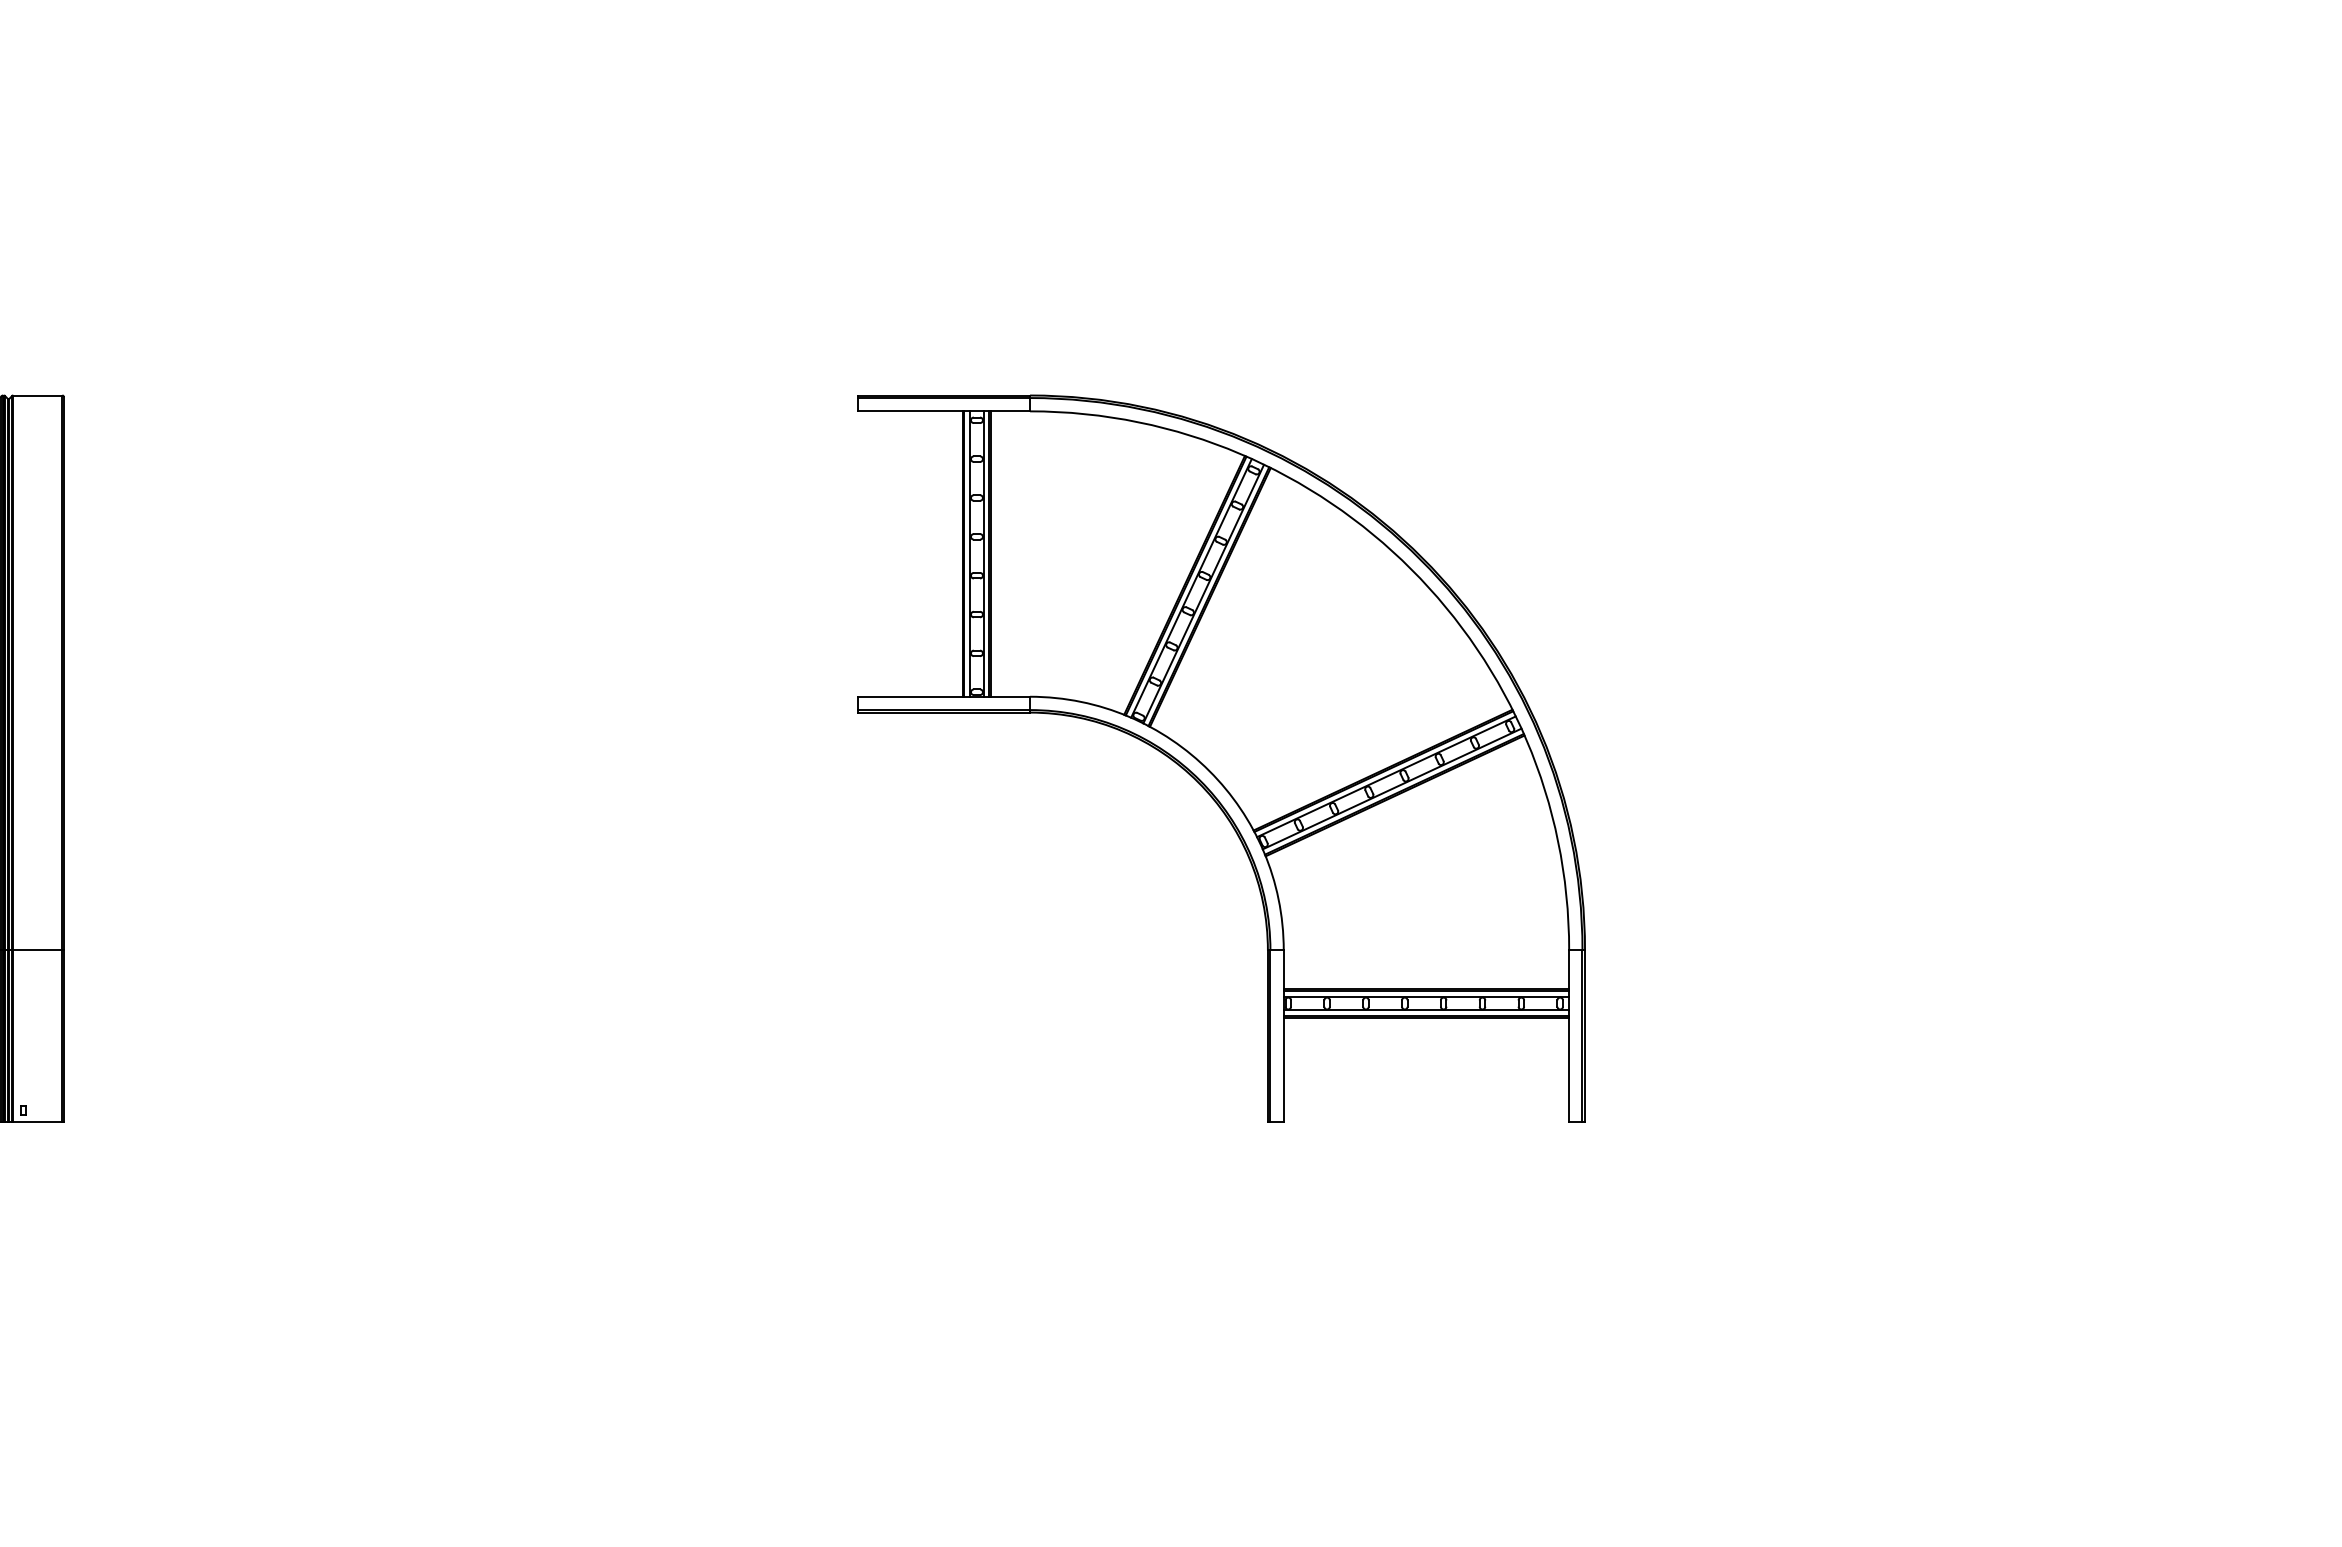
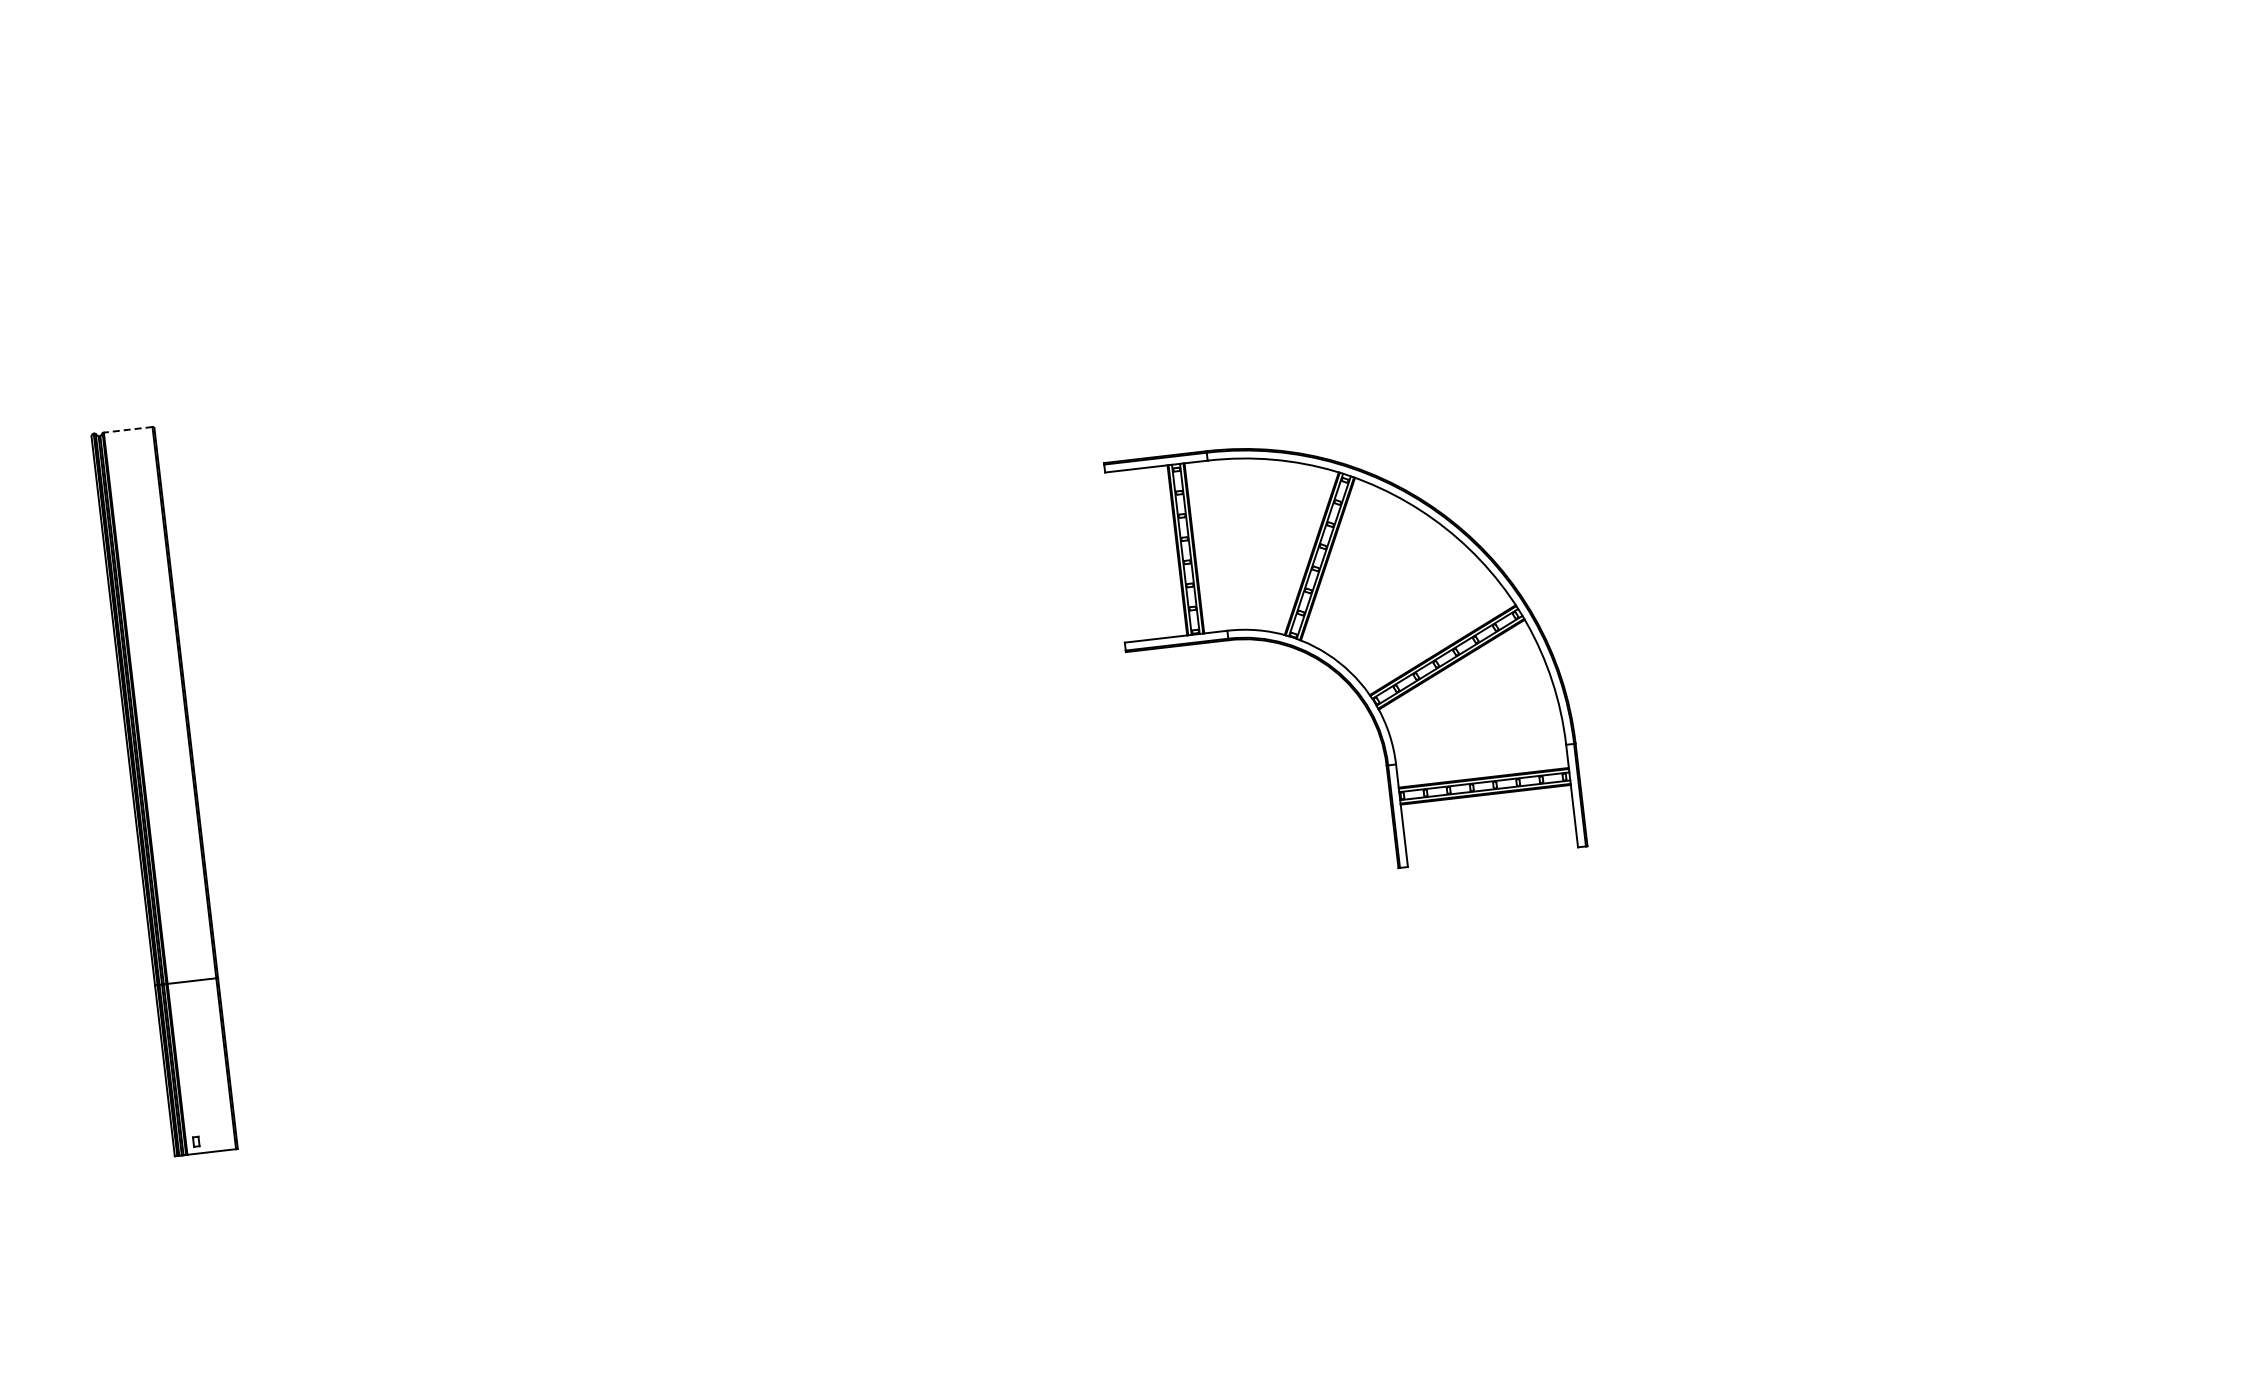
line: (37, 395) -> (127, 429), solid -> dashed
part: (1221, 758) -> (1345, 654), size x0.6

